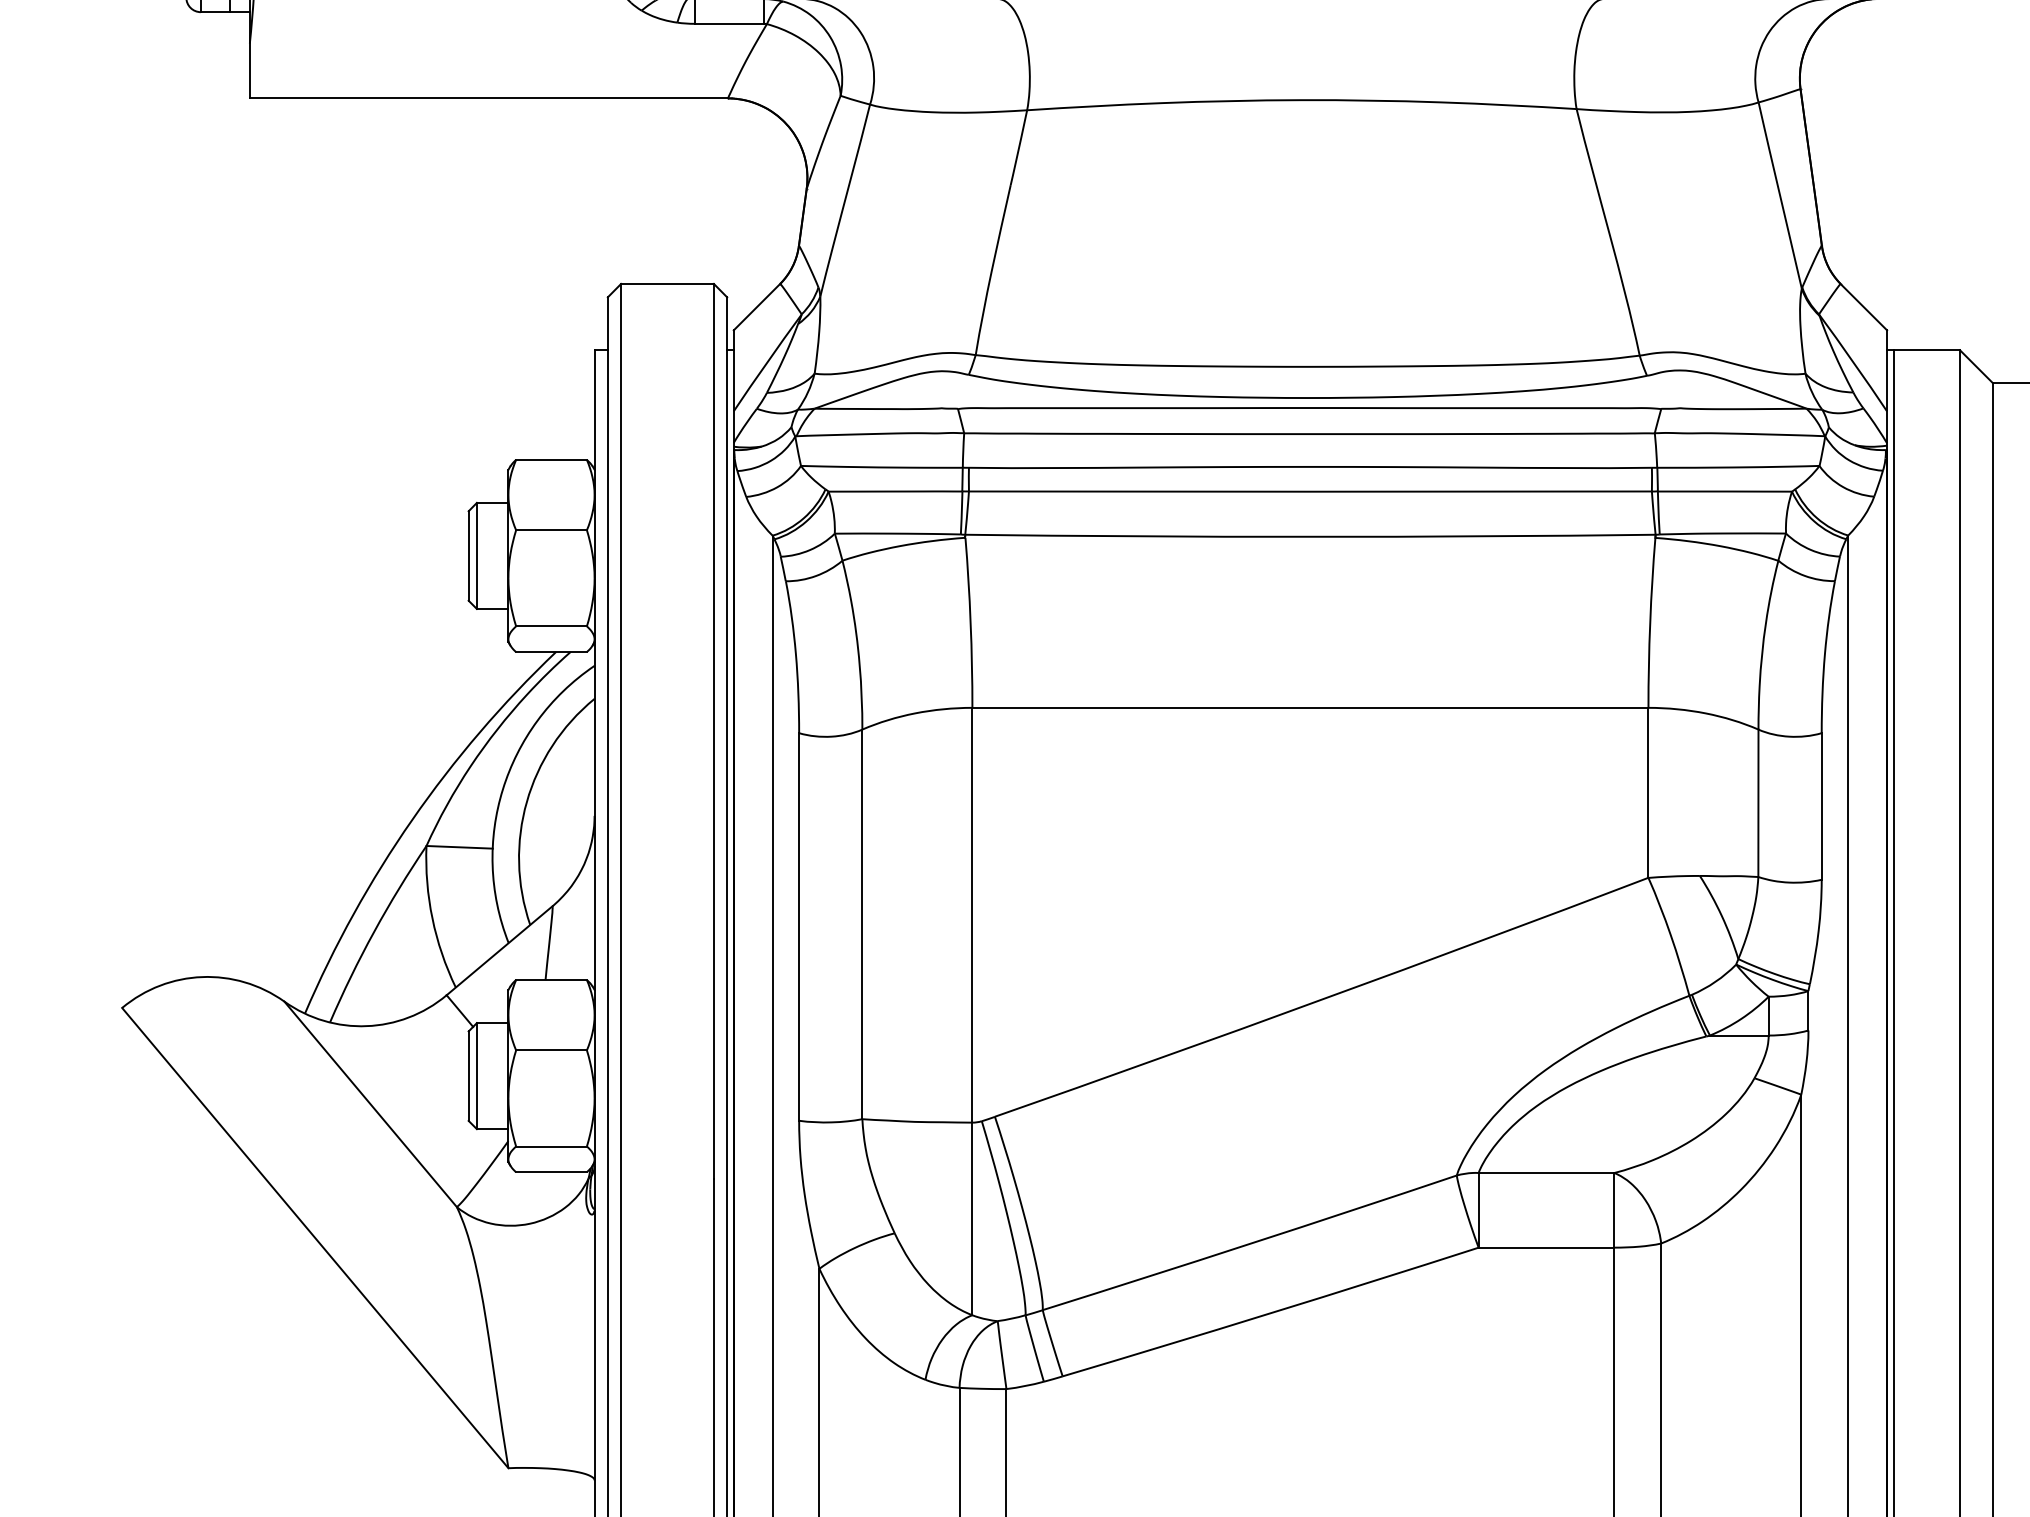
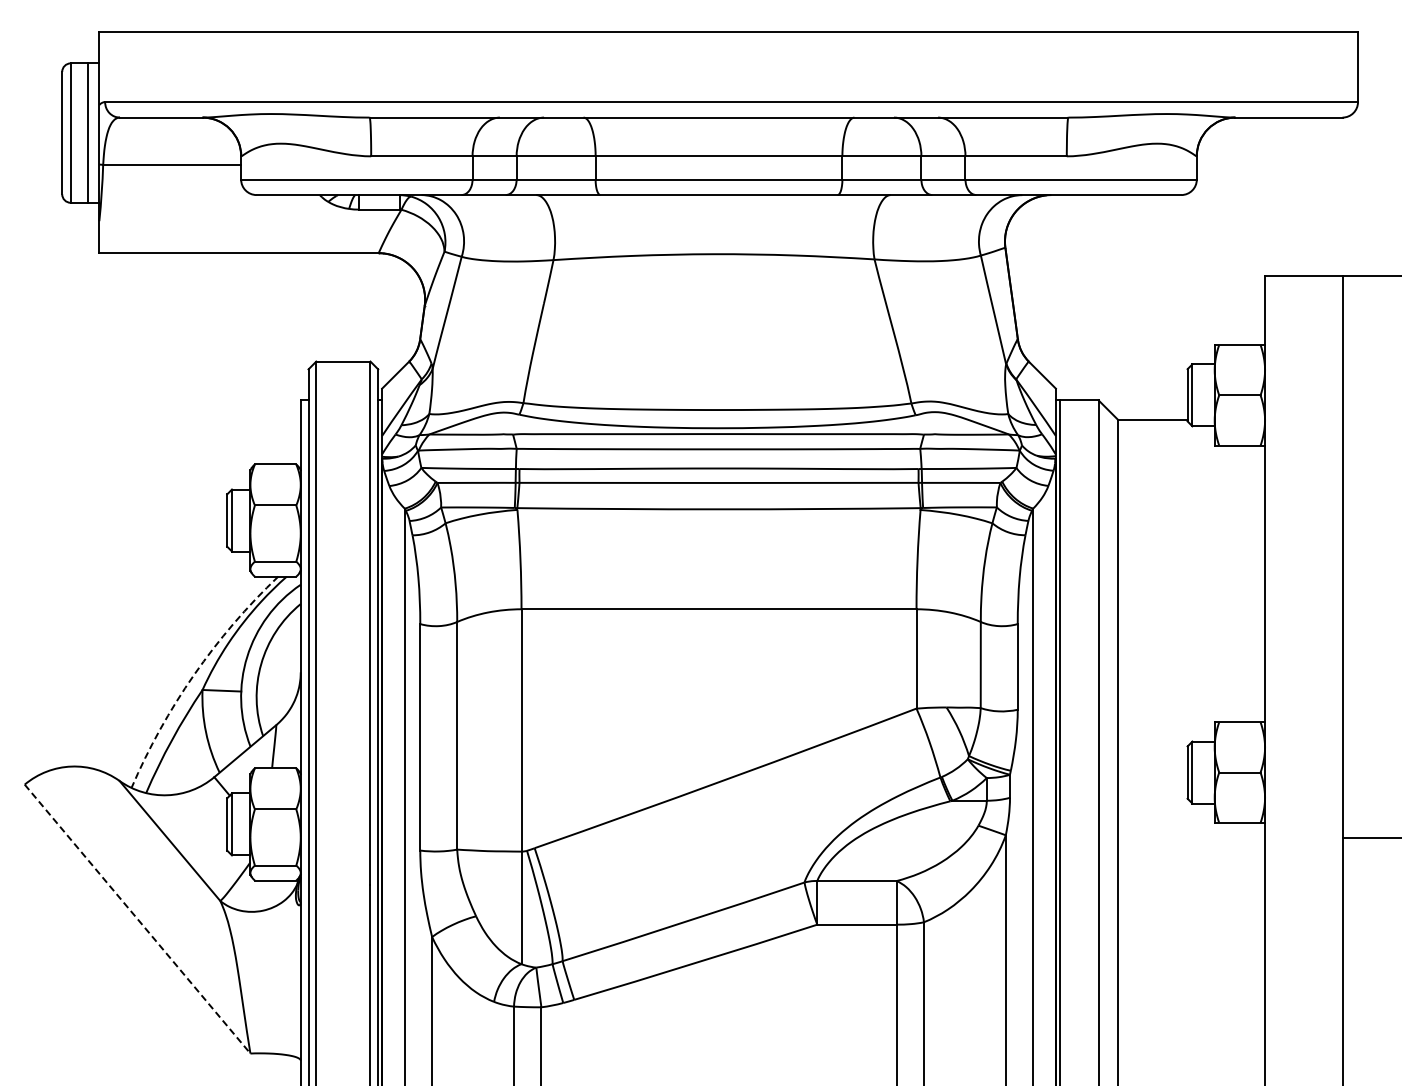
arc: (412, 819) -> (194, 674), solid -> dashed
line: (315, 1238) -> (137, 919), solid -> dashed

